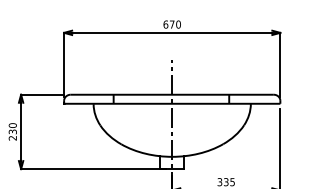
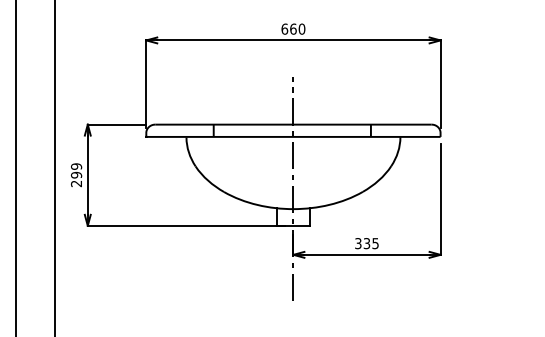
text: (172, 24) -> (293, 28), 670 -> 660
text: (12, 128) -> (76, 170), 230 -> 299

